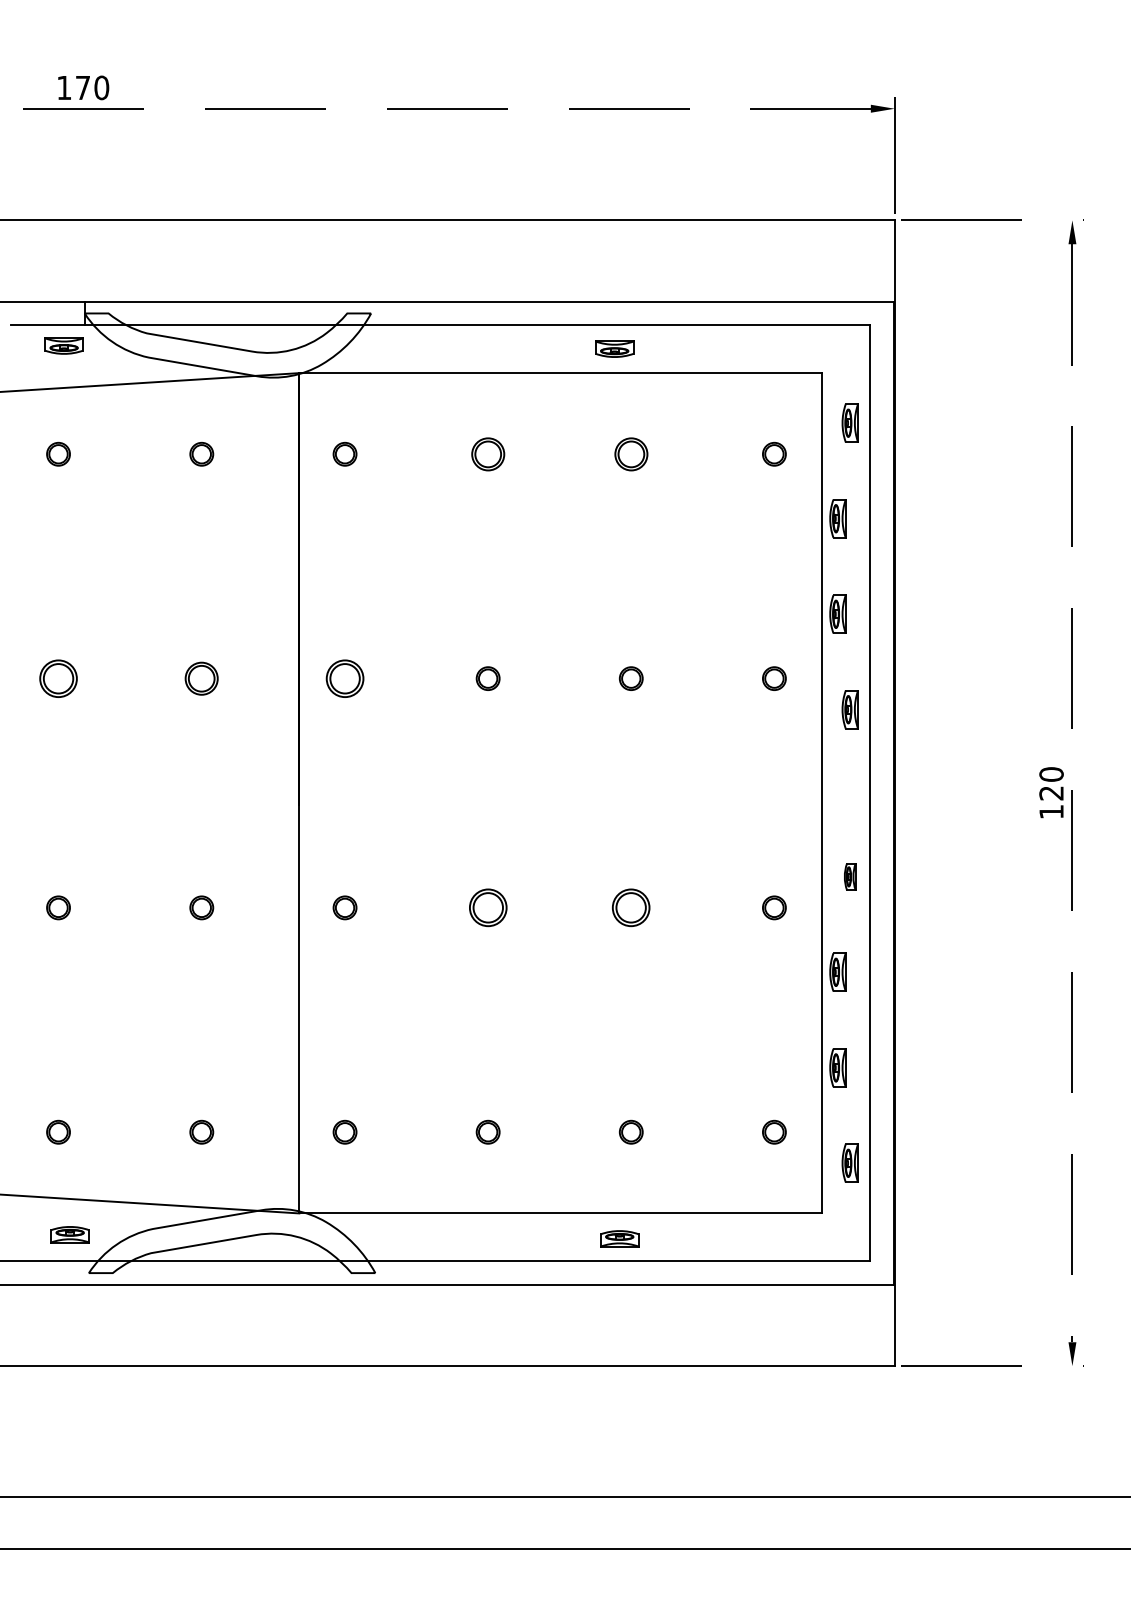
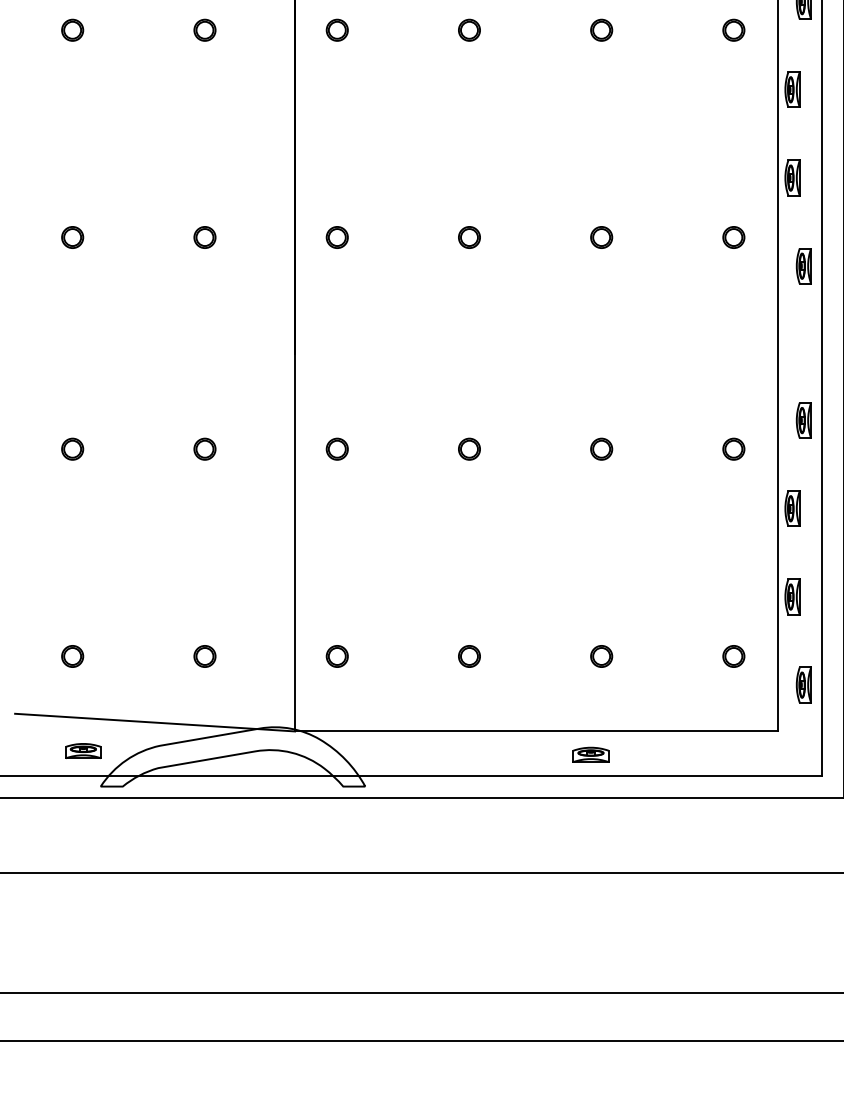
part: (487, 453) -> (468, 29), size x0.71
part: (630, 453) -> (600, 29), size x0.71
part: (58, 678) -> (72, 237), size x0.62
part: (201, 678) -> (204, 237), size x0.71
part: (344, 678) -> (336, 237), size x0.62
part: (849, 876) -> (803, 420), size x1.43
part: (487, 907) -> (468, 448), size x0.62
part: (631, 907) -> (601, 448), size x0.62

